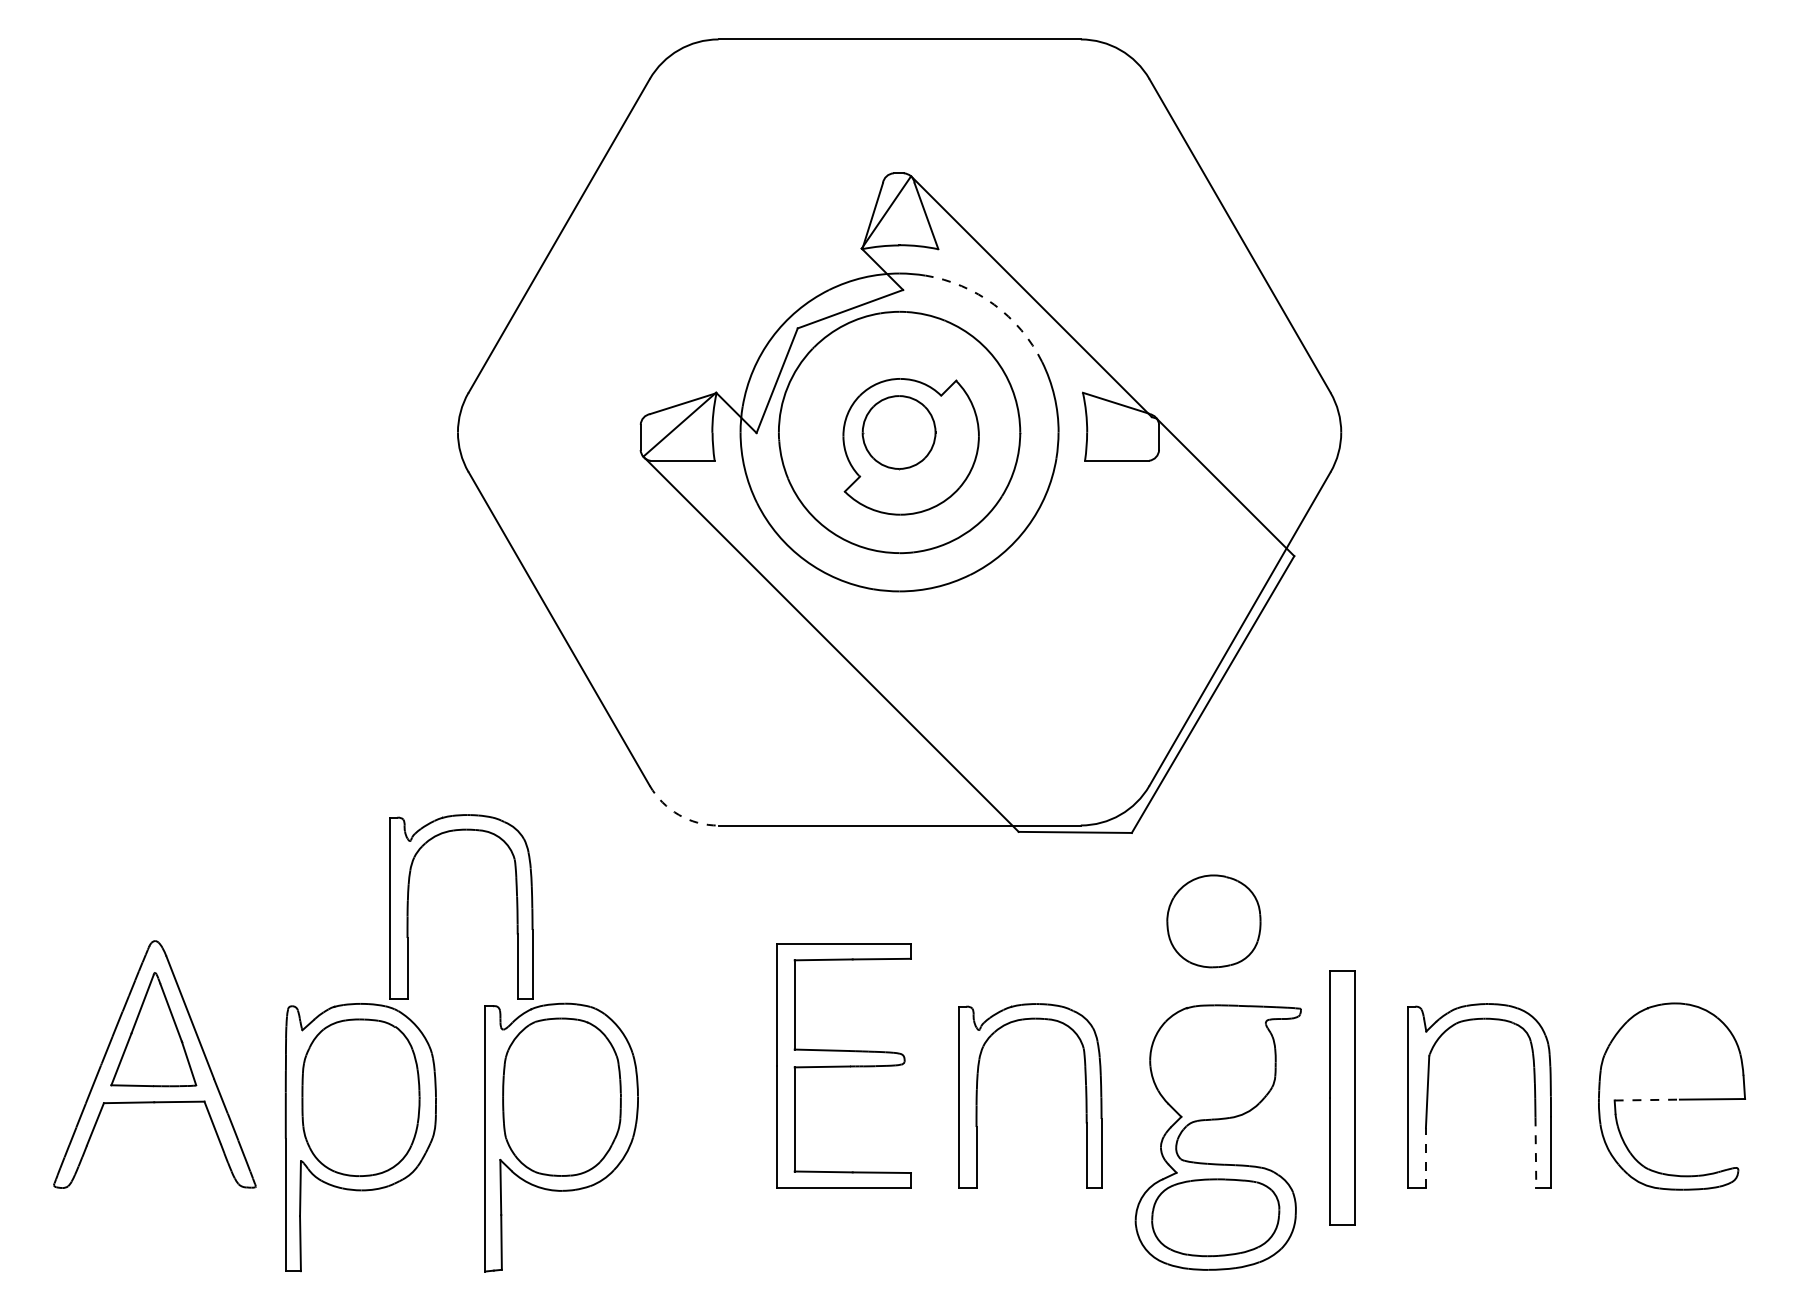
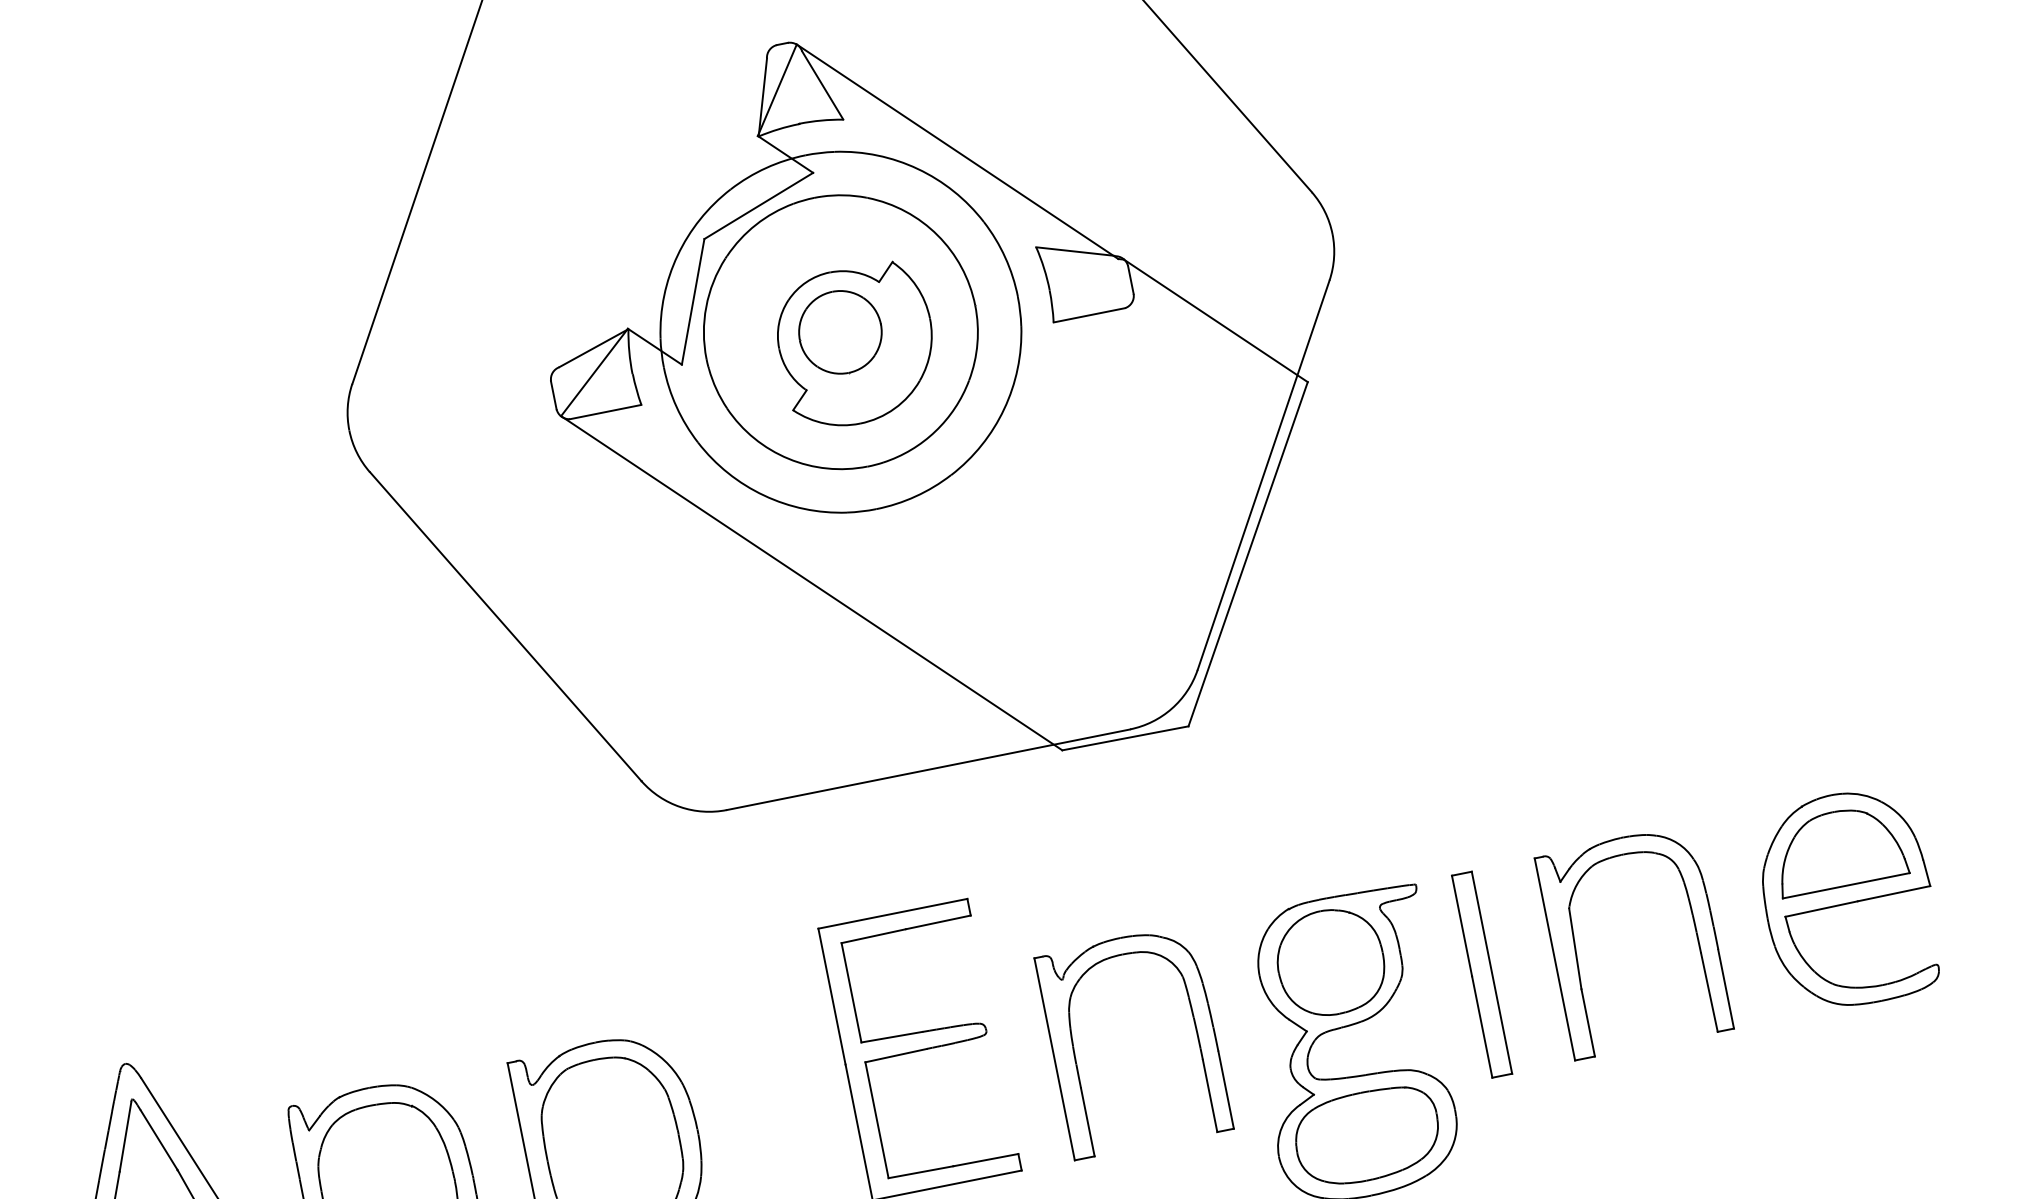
arc: (994, 304) -> (918, 168), dashed -> solid
arc: (678, 814) -> (679, 806), dashed -> solid
part: (408, 906) -> (399, 969), removed
part: (1213, 921) -> (1330, 962), moved
part: (1672, 1051) -> (1838, 849), added
part: (1342, 1097) -> (1481, 973), size x0.71
line: (1647, 1100) -> (1821, 909), dashed -> solid
line: (1535, 1153) -> (1709, 993), dashed -> solid
line: (1425, 1157) -> (1587, 1022), dashed -> solid

